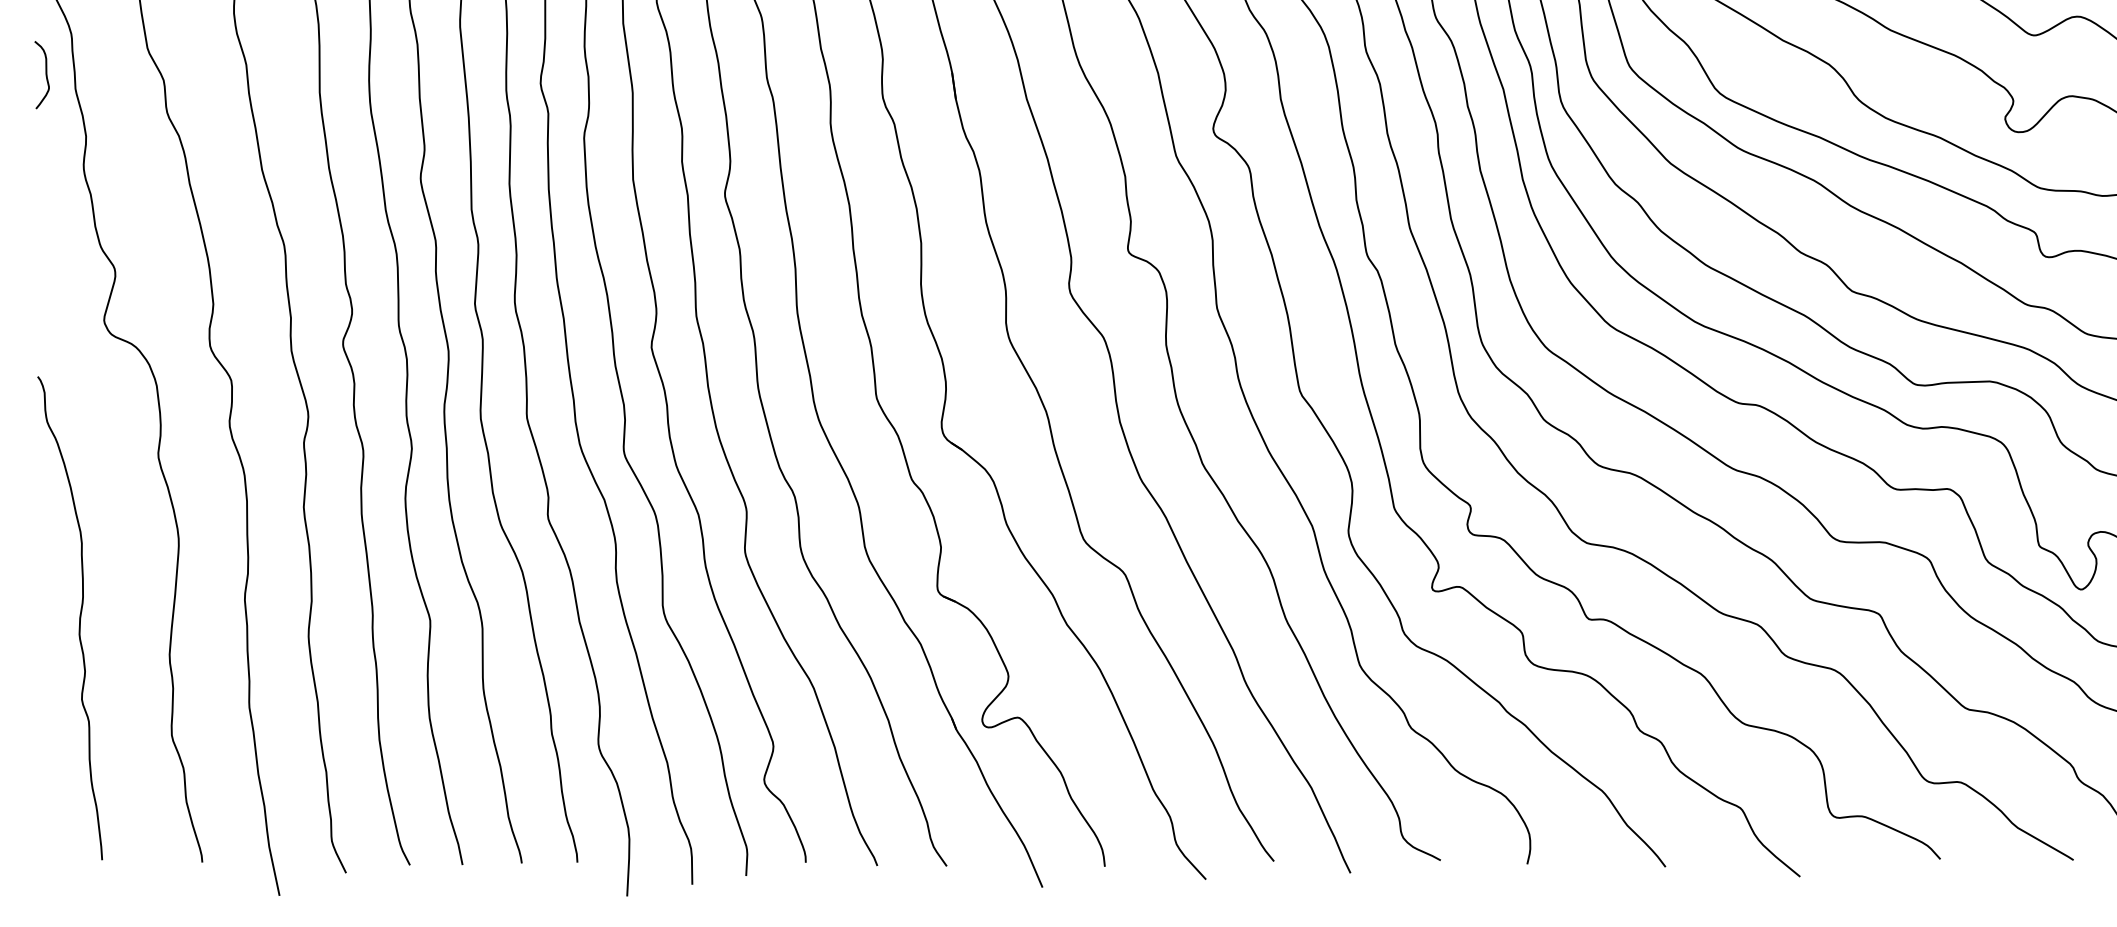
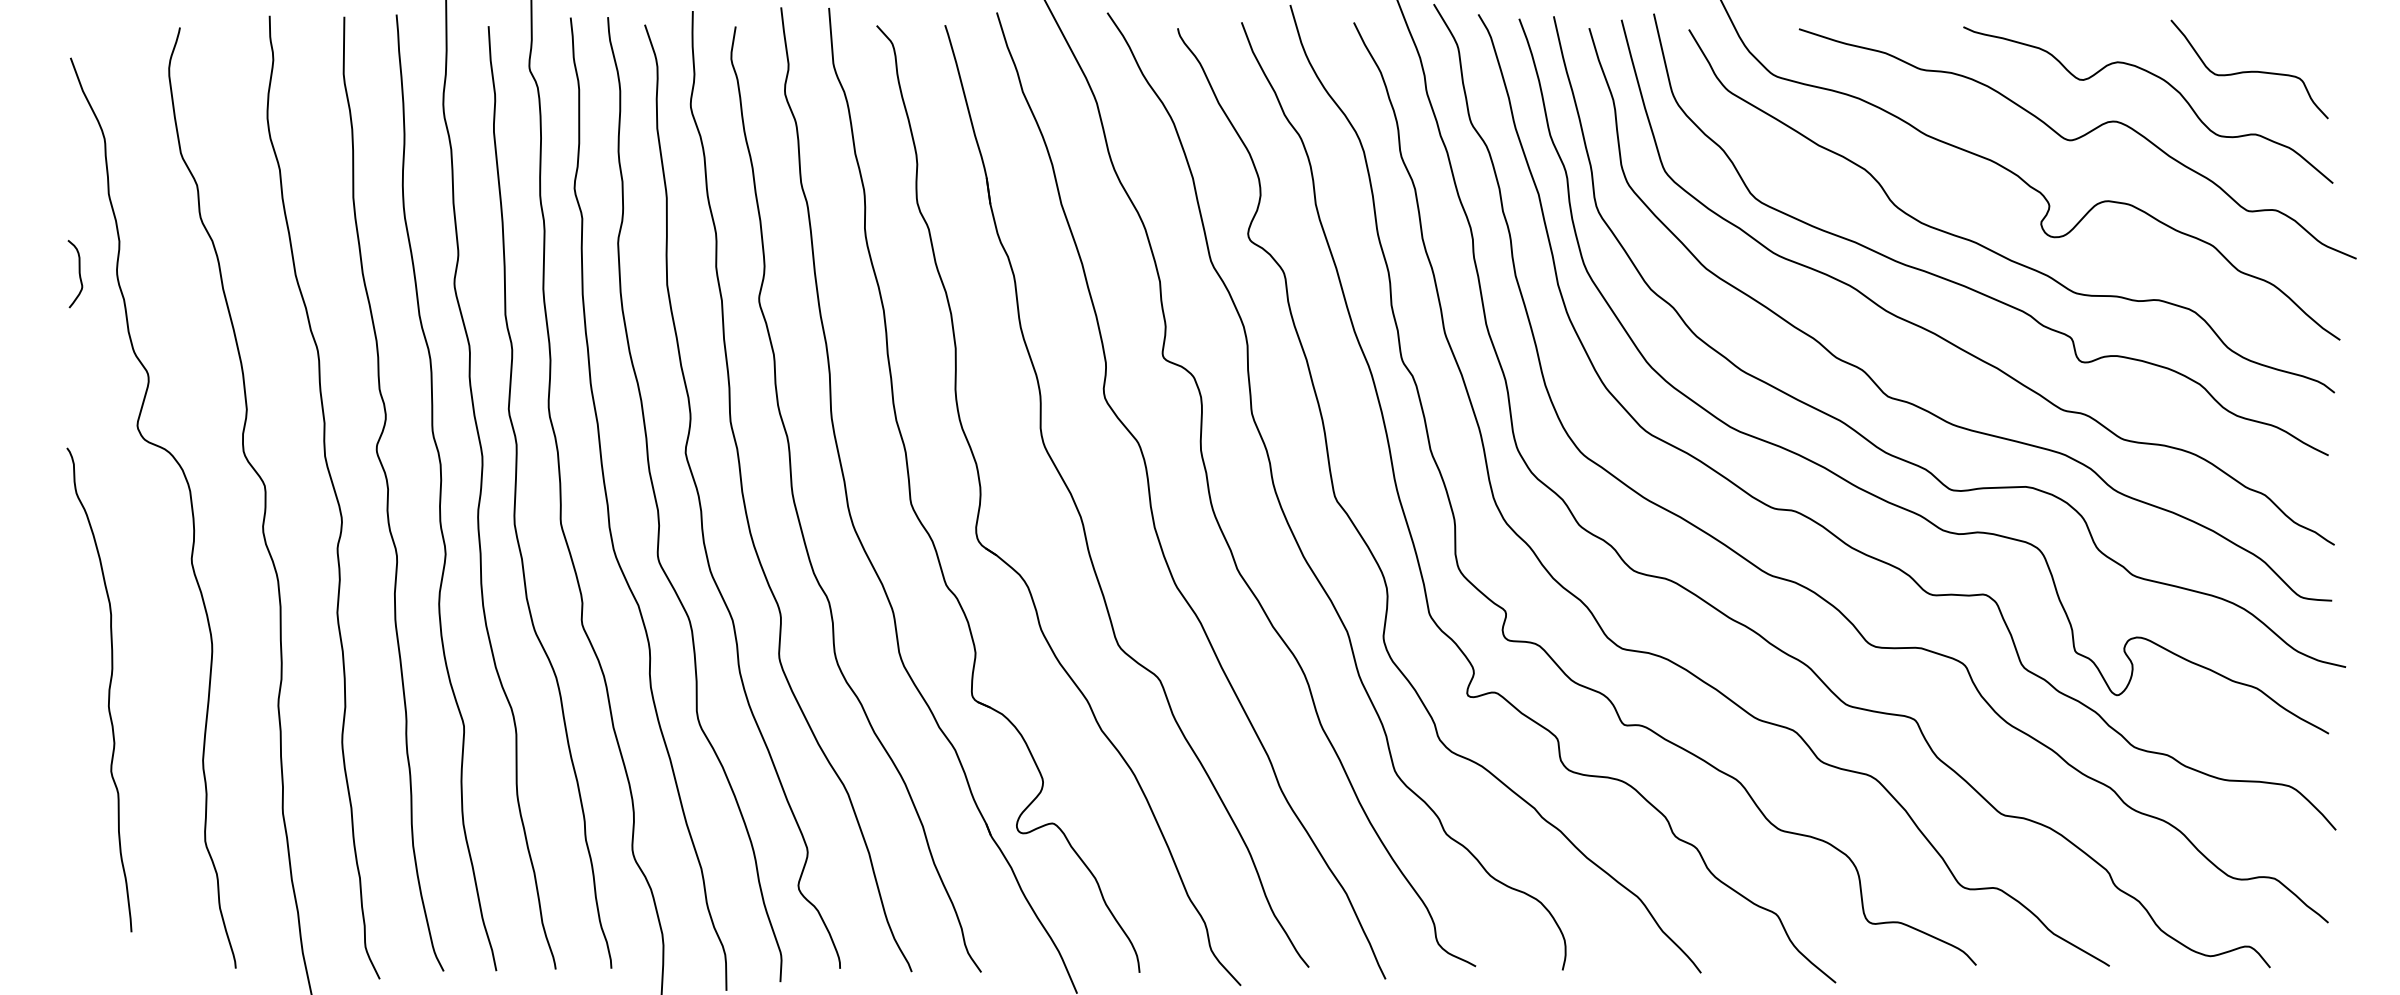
curve: (45, 74) -> (78, 273), moved
curve: (79, 617) -> (108, 689), moved

